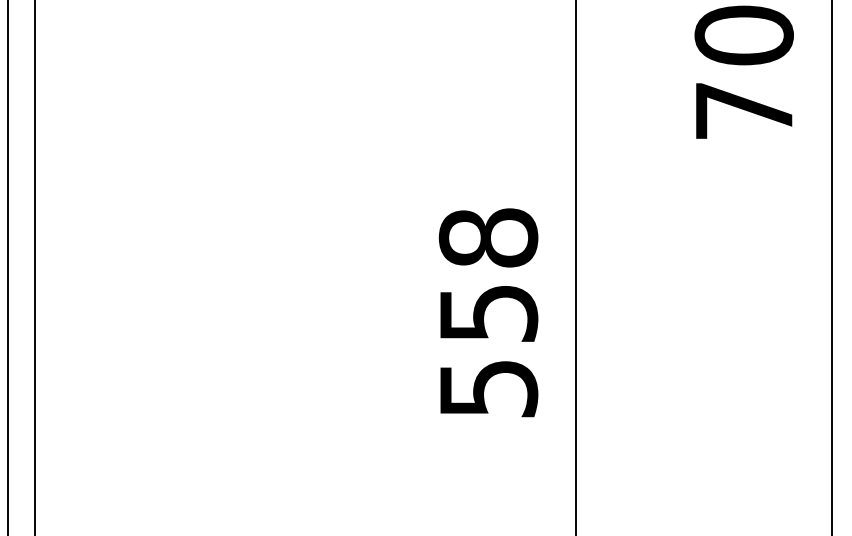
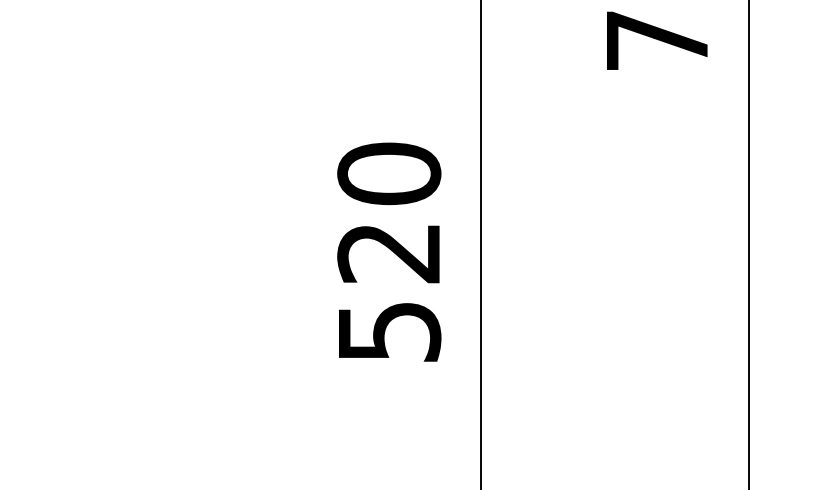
text: (488, 275) -> (389, 213), 558 -> 520

